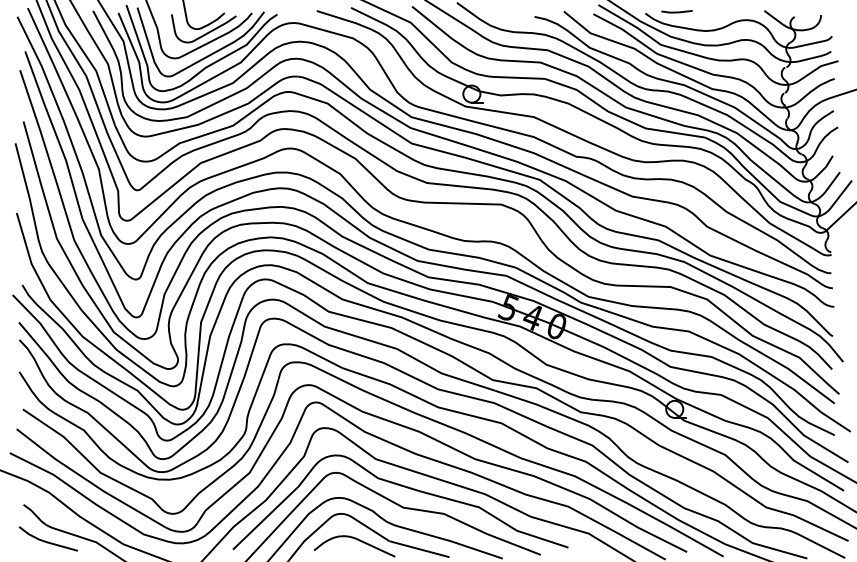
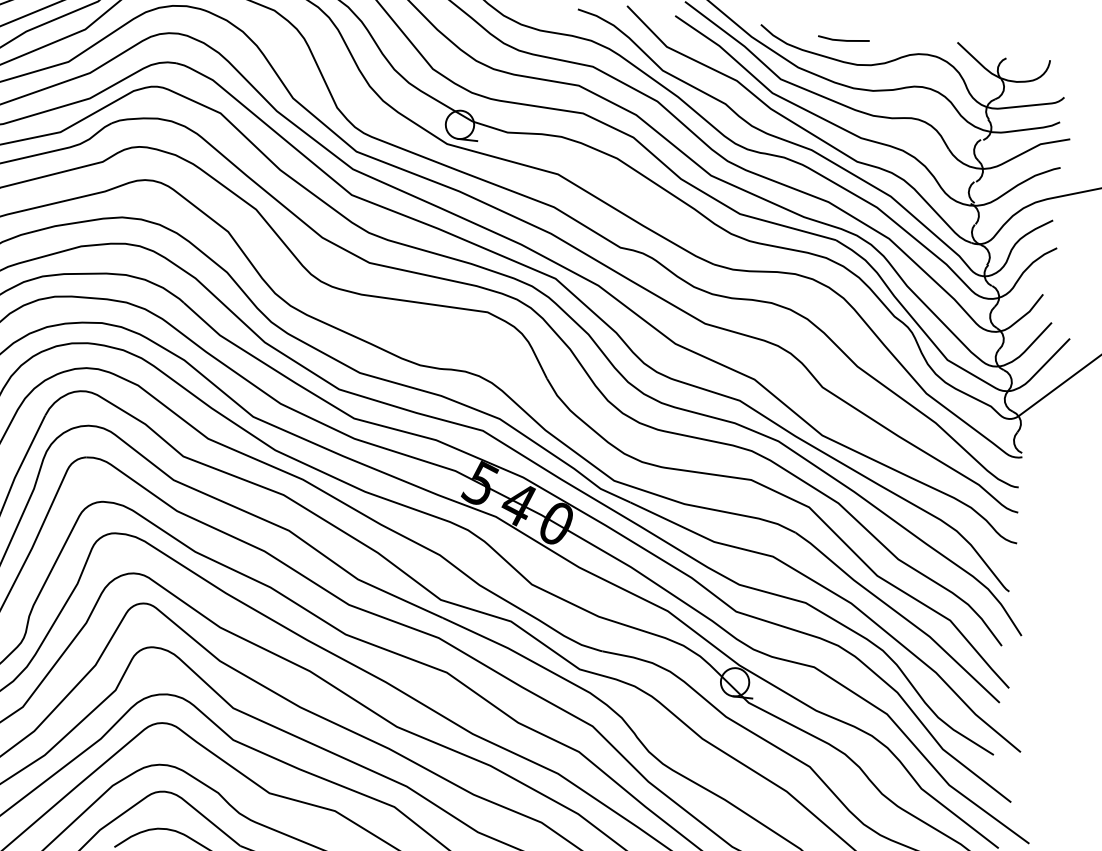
line: (676, 11) -> (842, 38), moved

